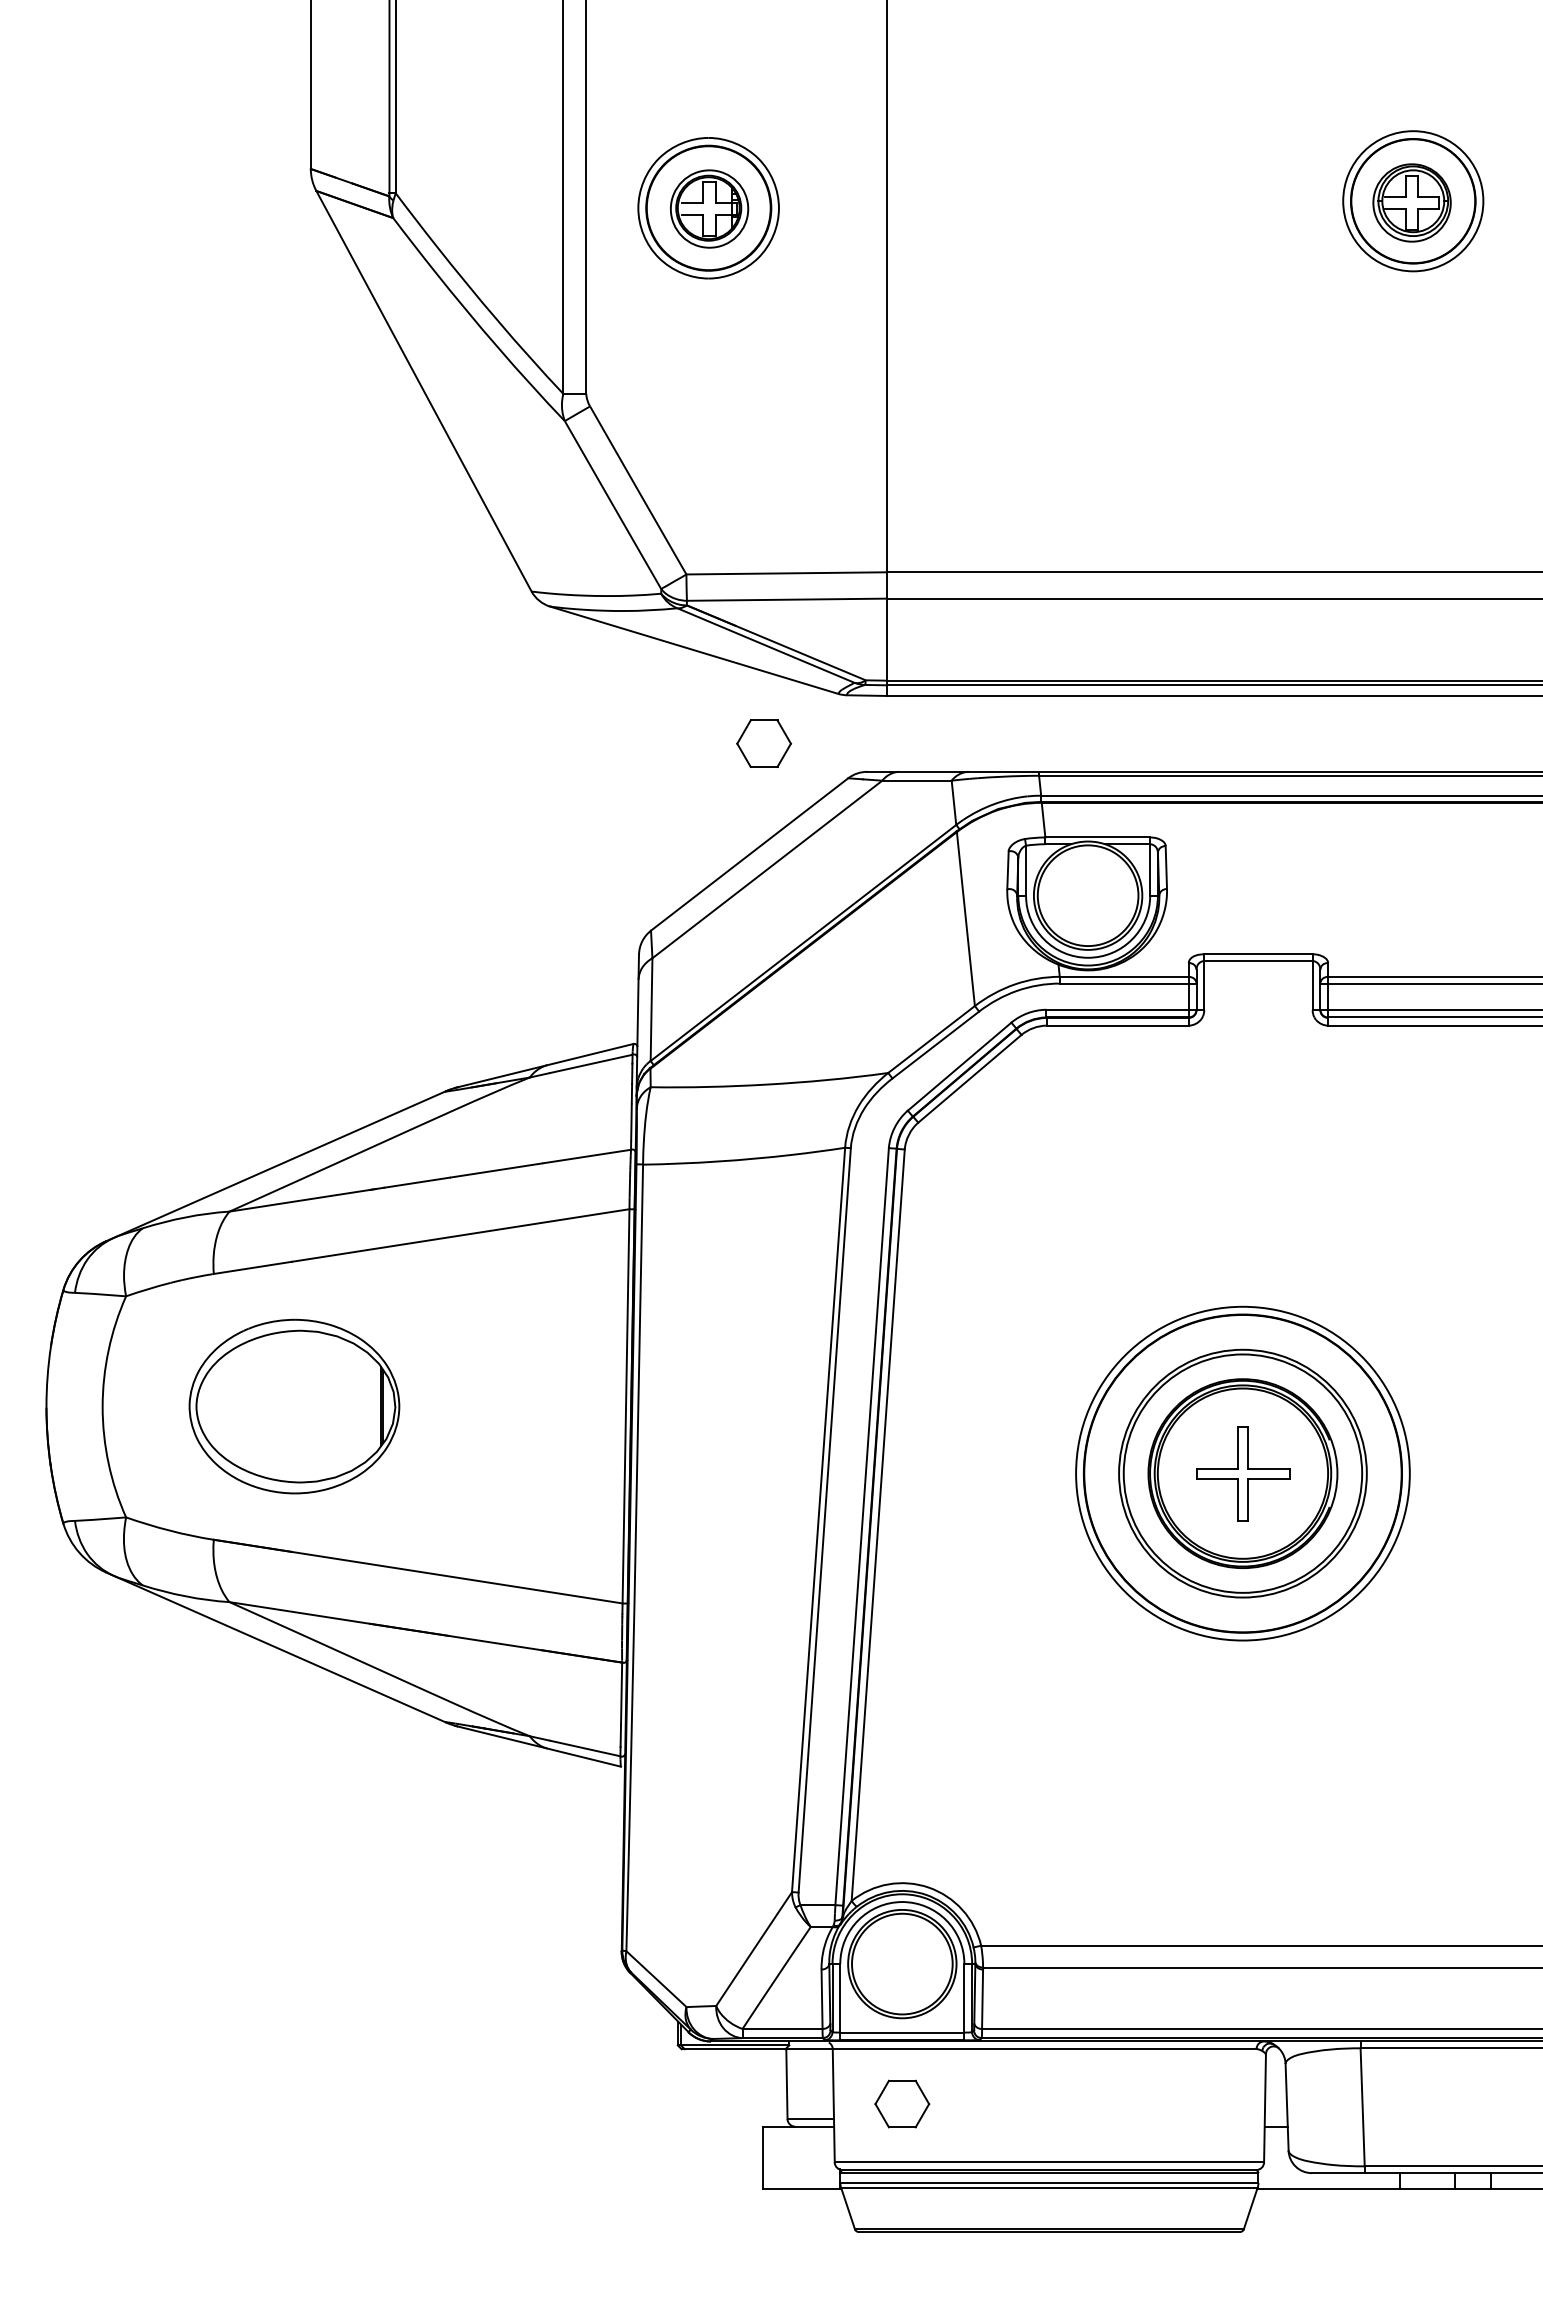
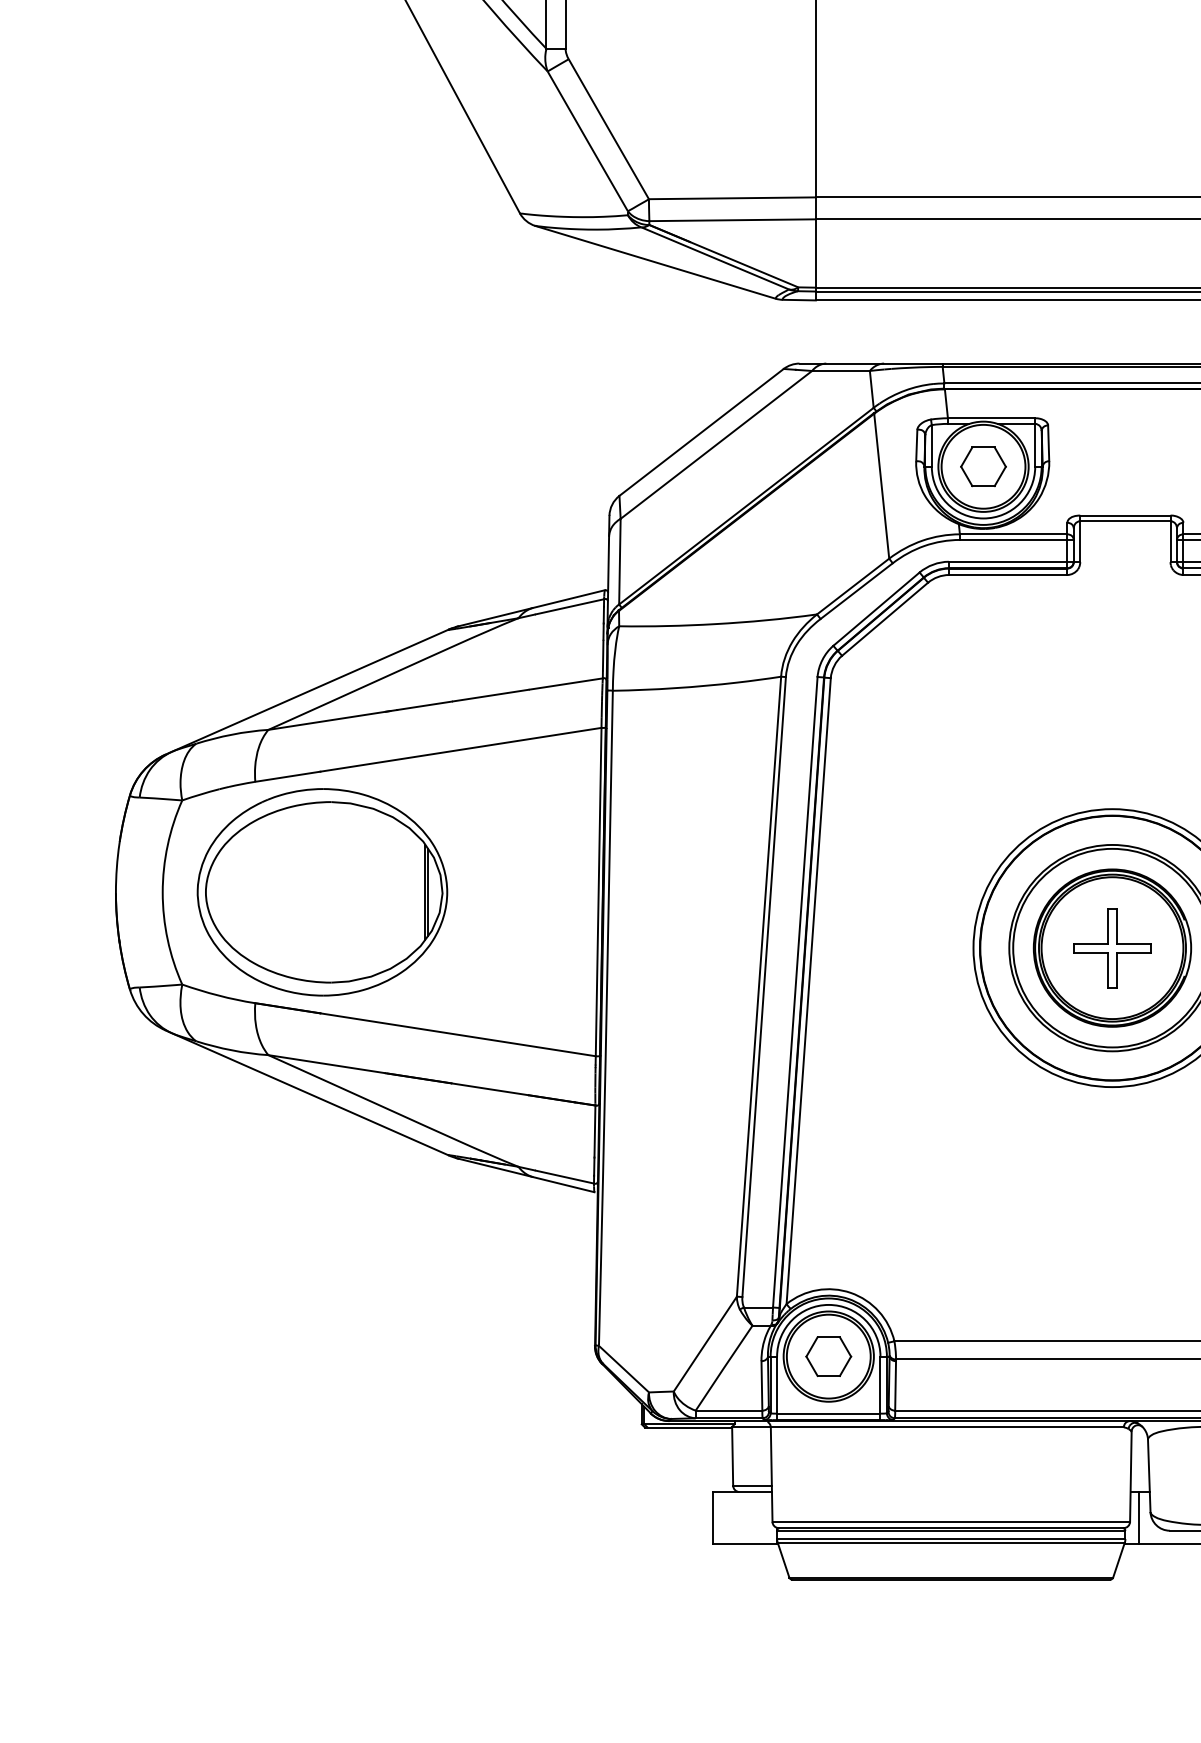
part: (764, 743) -> (983, 466), moved
part: (294, 1406) -> (322, 892), size x1.43
part: (902, 2103) -> (828, 1356), moved
line: (1275, 2157) -> (1139, 1517), added

